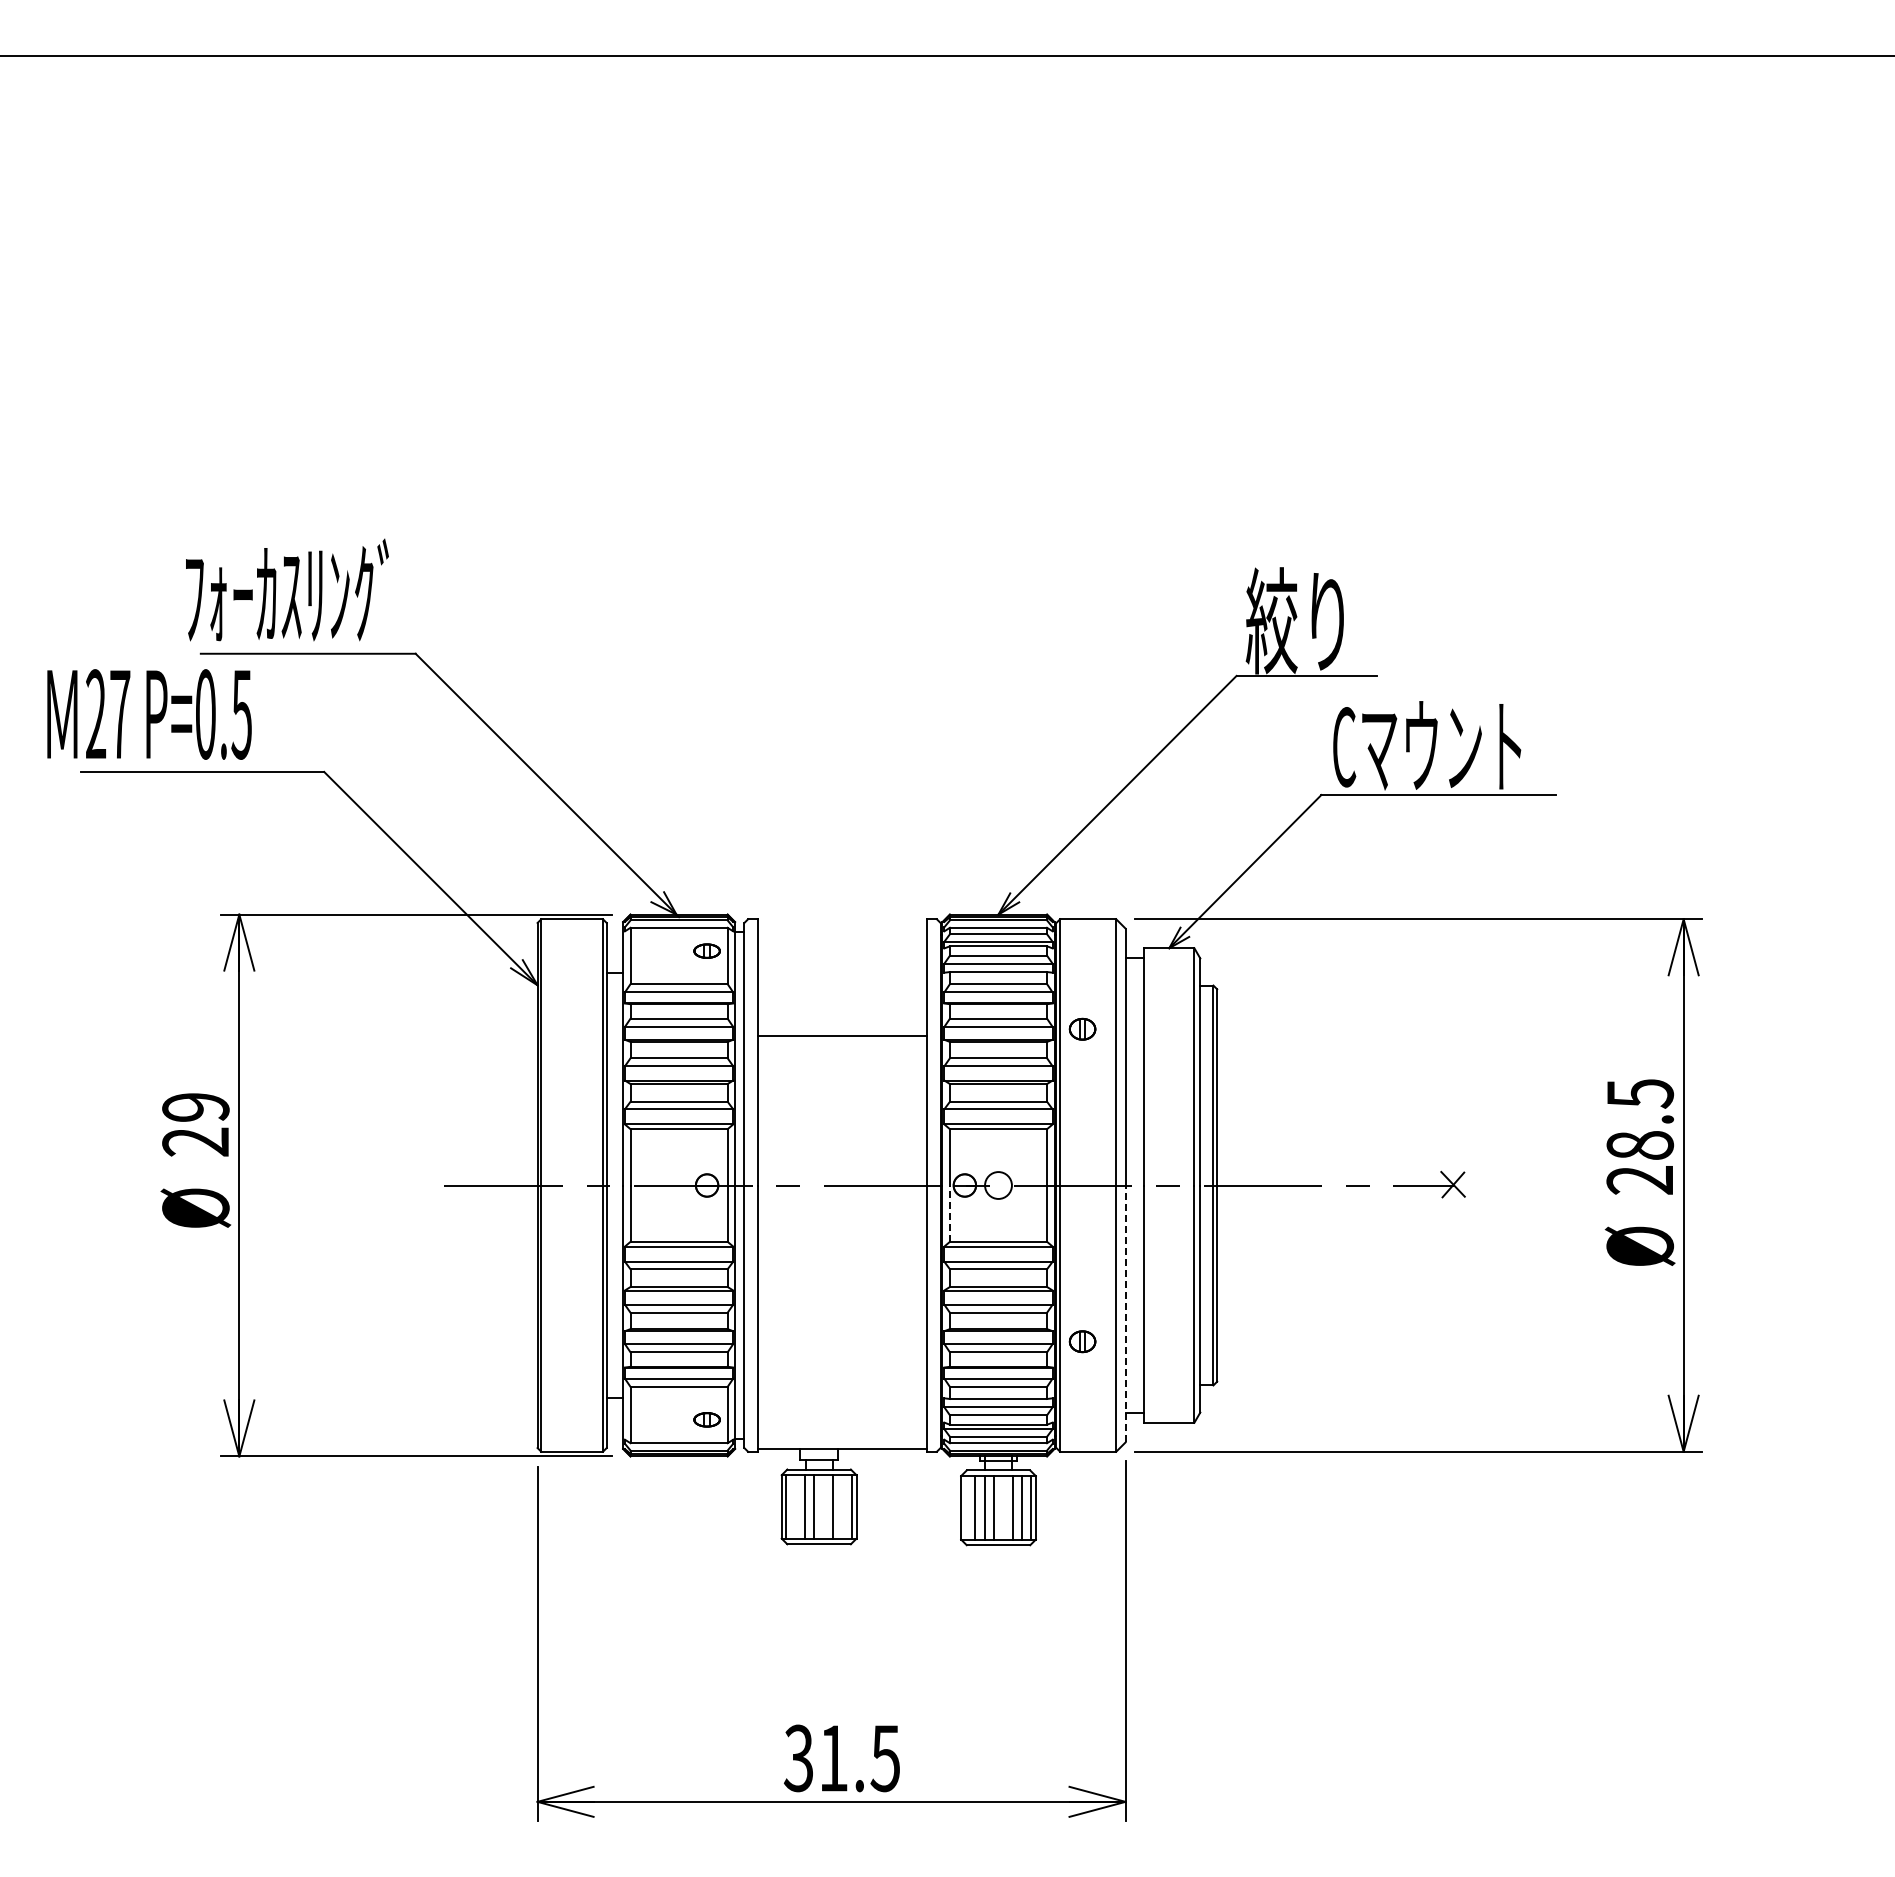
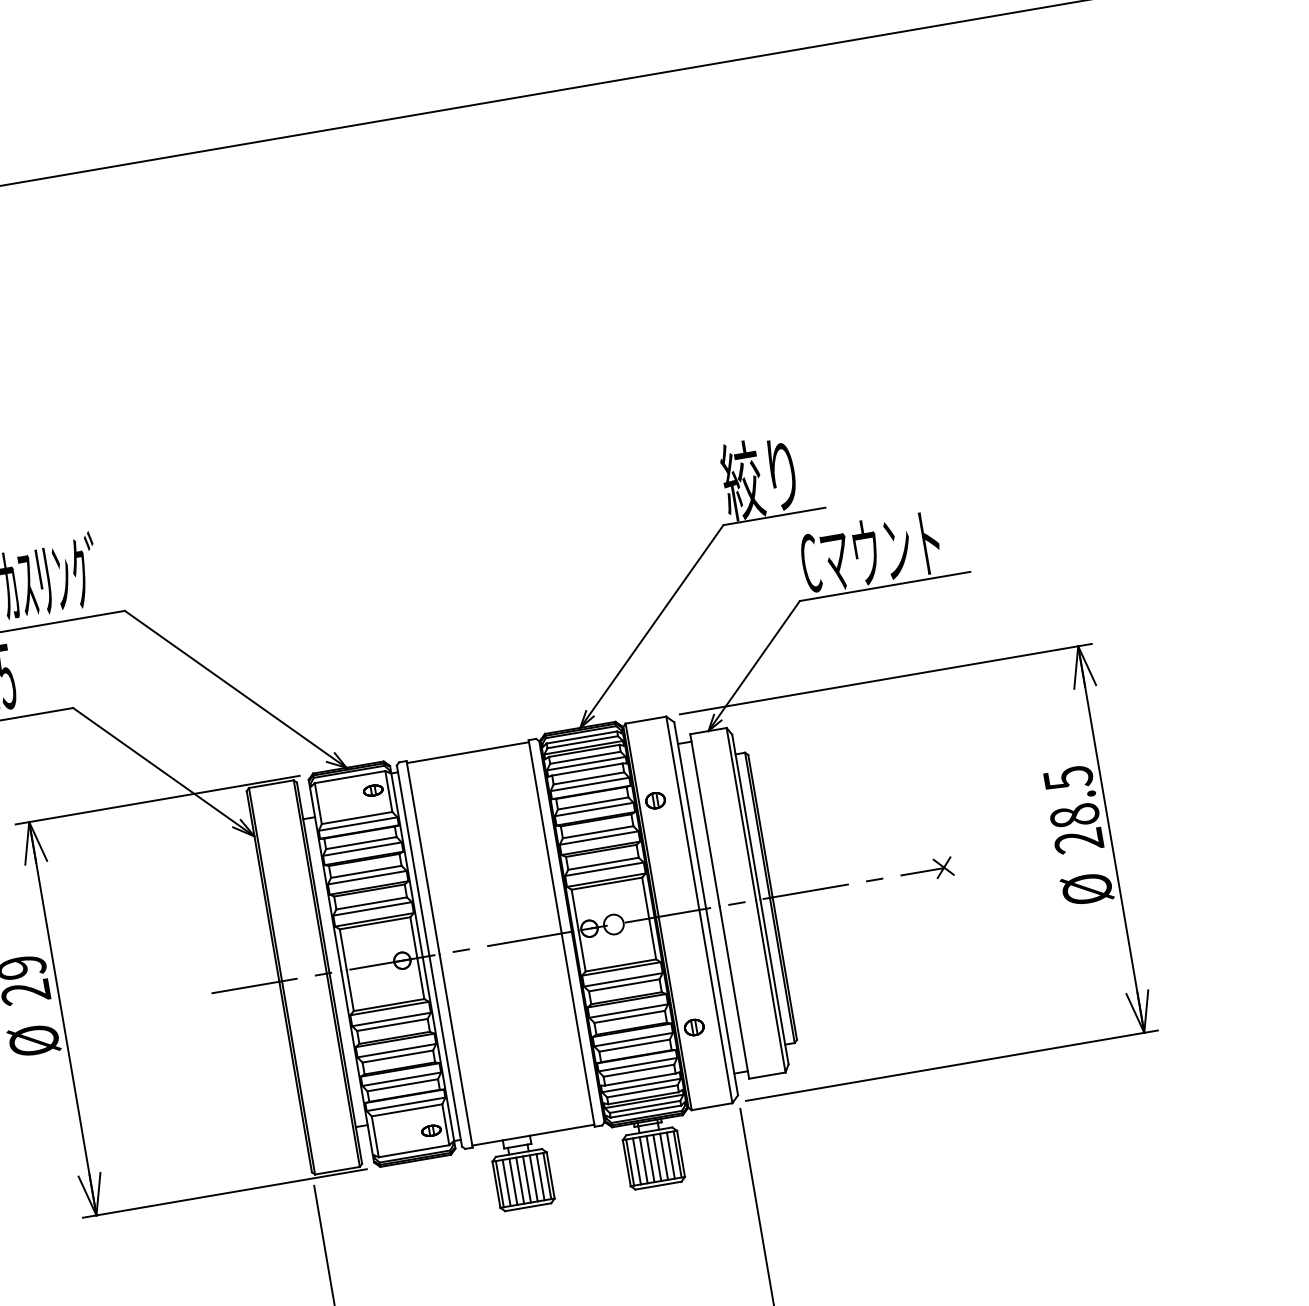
line: (842, 1036) -> (468, 753), moved
line: (949, 1213) -> (581, 950), dashed -> solid
line: (1125, 1313) -> (721, 1001), dashed -> solid
line: (795, 1506) -> (506, 1182), added
line: (823, 1506) -> (526, 1179), added
line: (842, 1506) -> (540, 1176), added
line: (965, 1507) -> (629, 1162), added
line: (1003, 1507) -> (657, 1157), added

